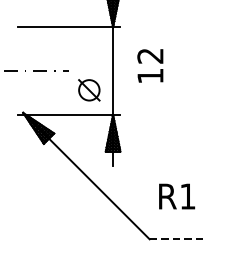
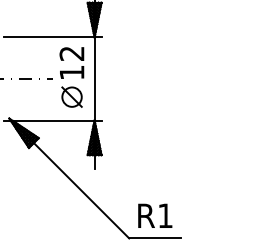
text: (149, 65) -> (71, 62), moved
text: (177, 196) -> (155, 215), moved
line: (177, 239) -> (155, 238), dashed -> solid

